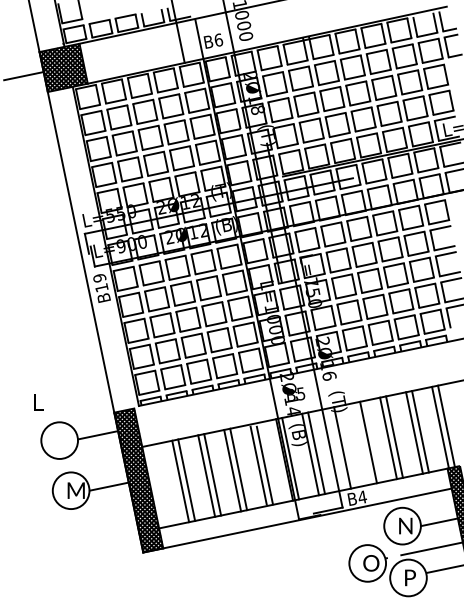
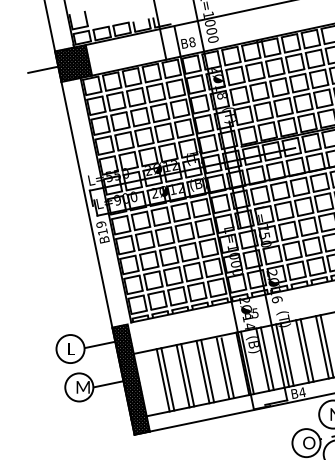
text: (218, 39) -> (192, 41), B6 -> B8
text: (38, 402) -> (71, 348), moved
line: (362, 443) -> (302, 351), added
line: (336, 448) -> (282, 355), added

